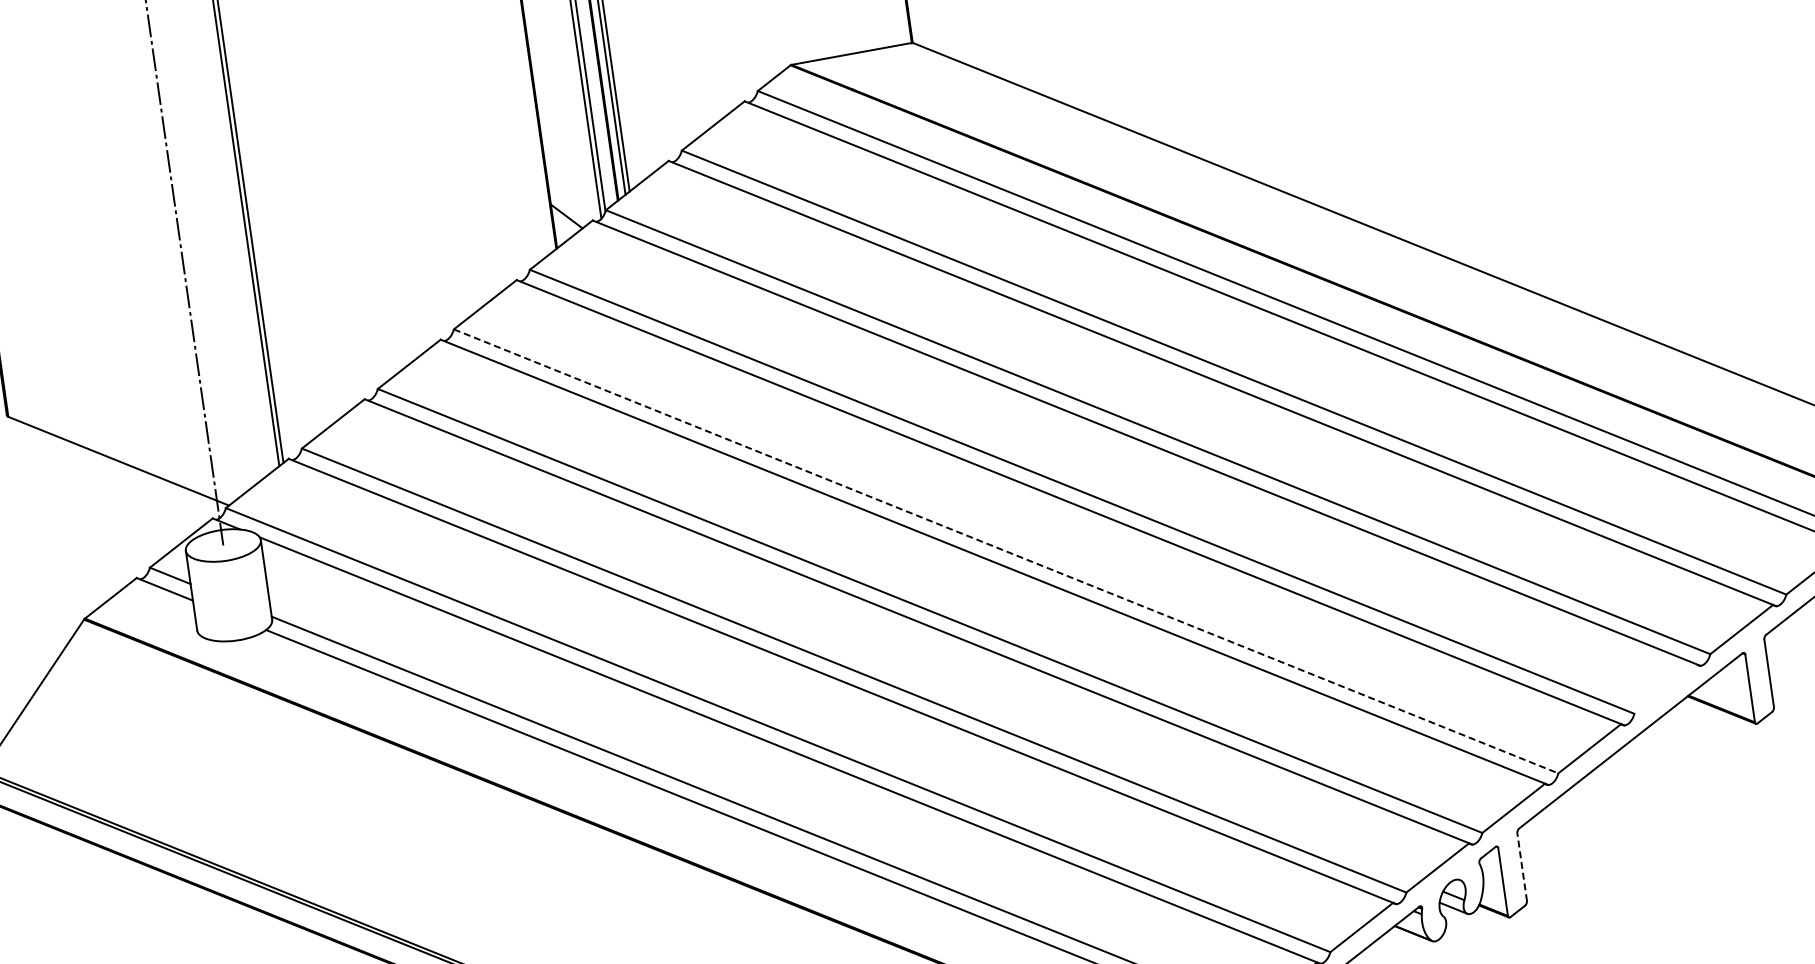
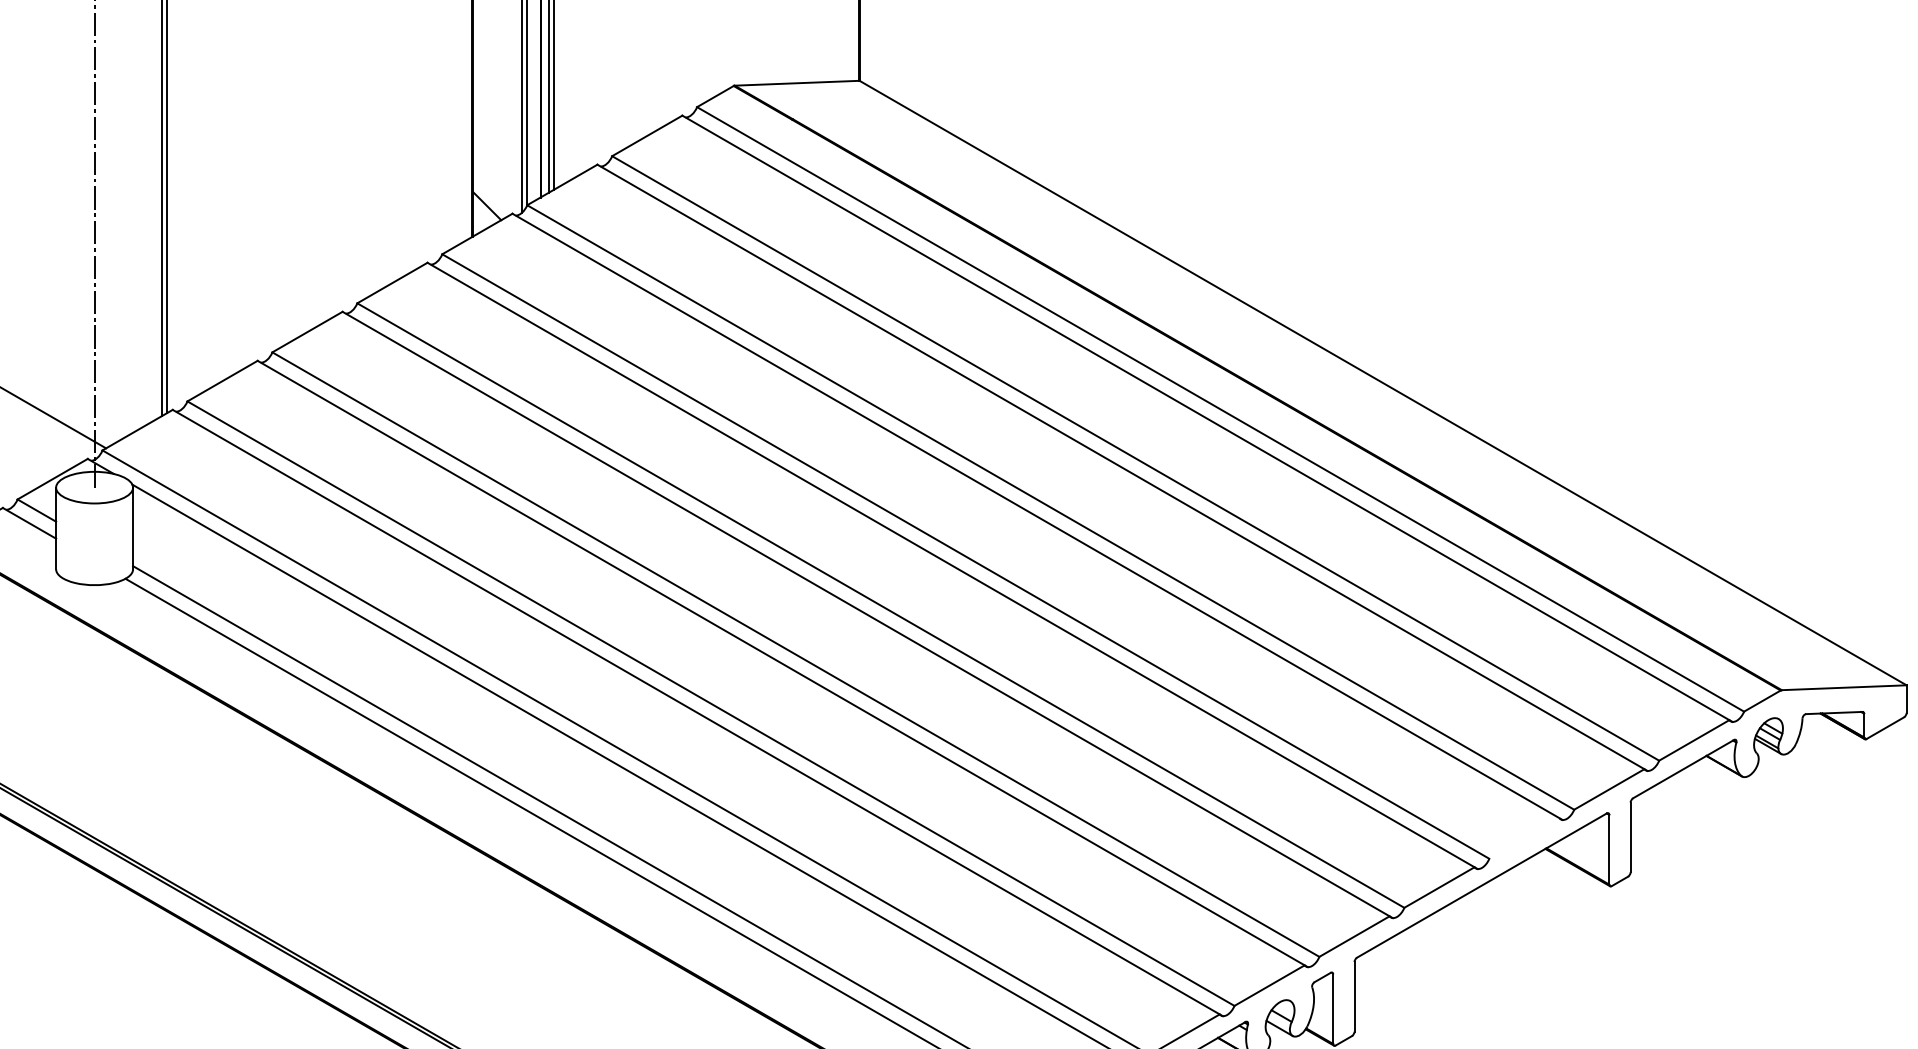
line: (1006, 551) -> (881, 605), dashed -> solid
line: (1522, 866) -> (1354, 996), dashed -> solid

